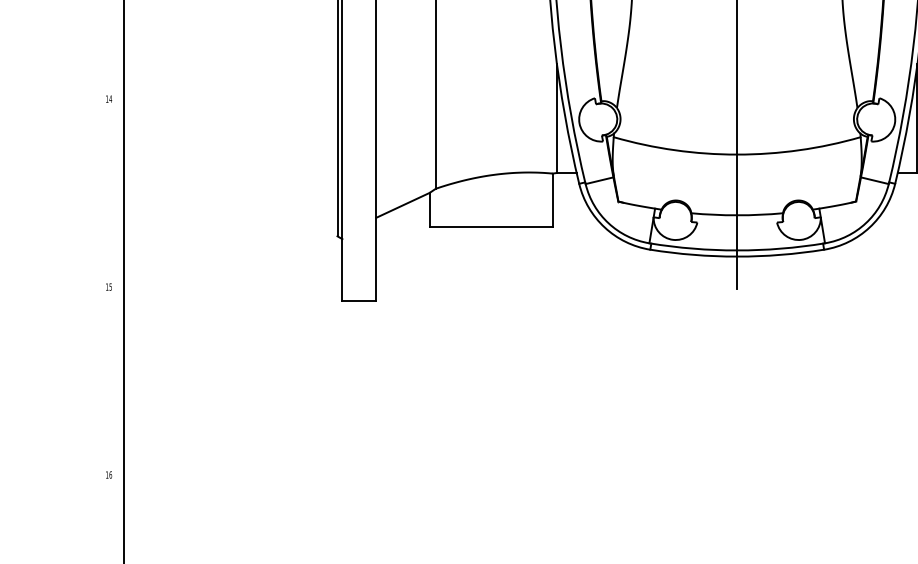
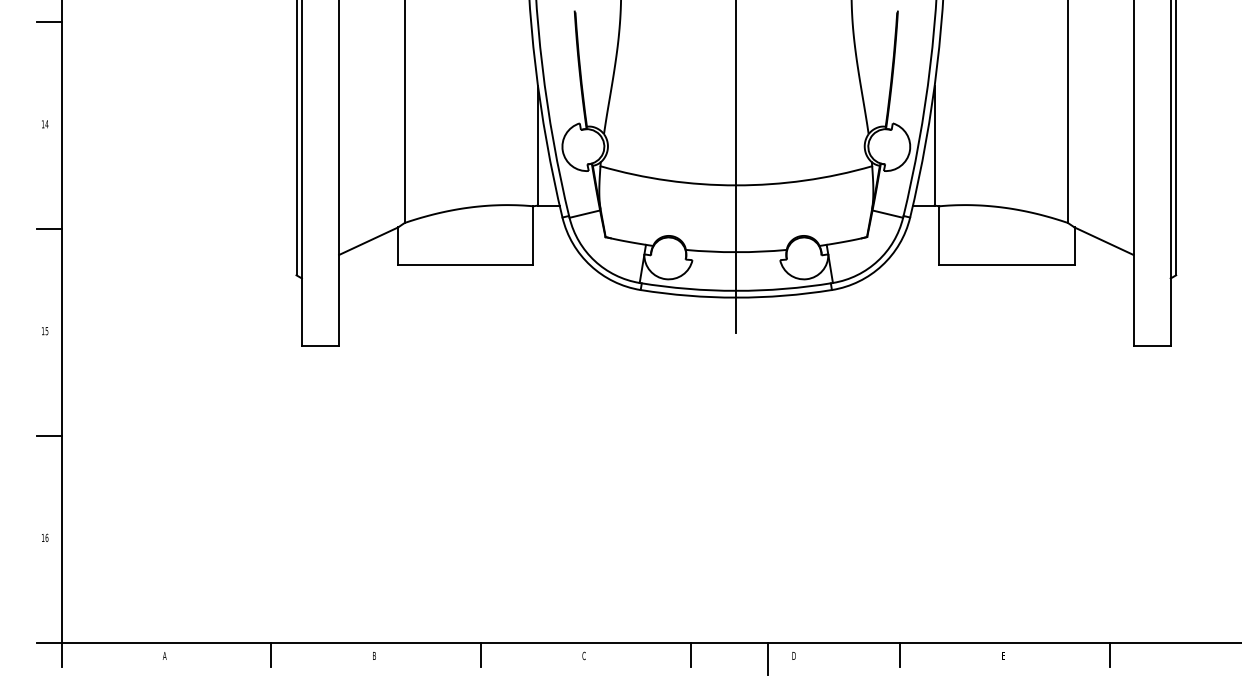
line: (113, 6) -> (49, 22), added
line: (113, 194) -> (49, 229), added
line: (113, 382) -> (49, 436), added

